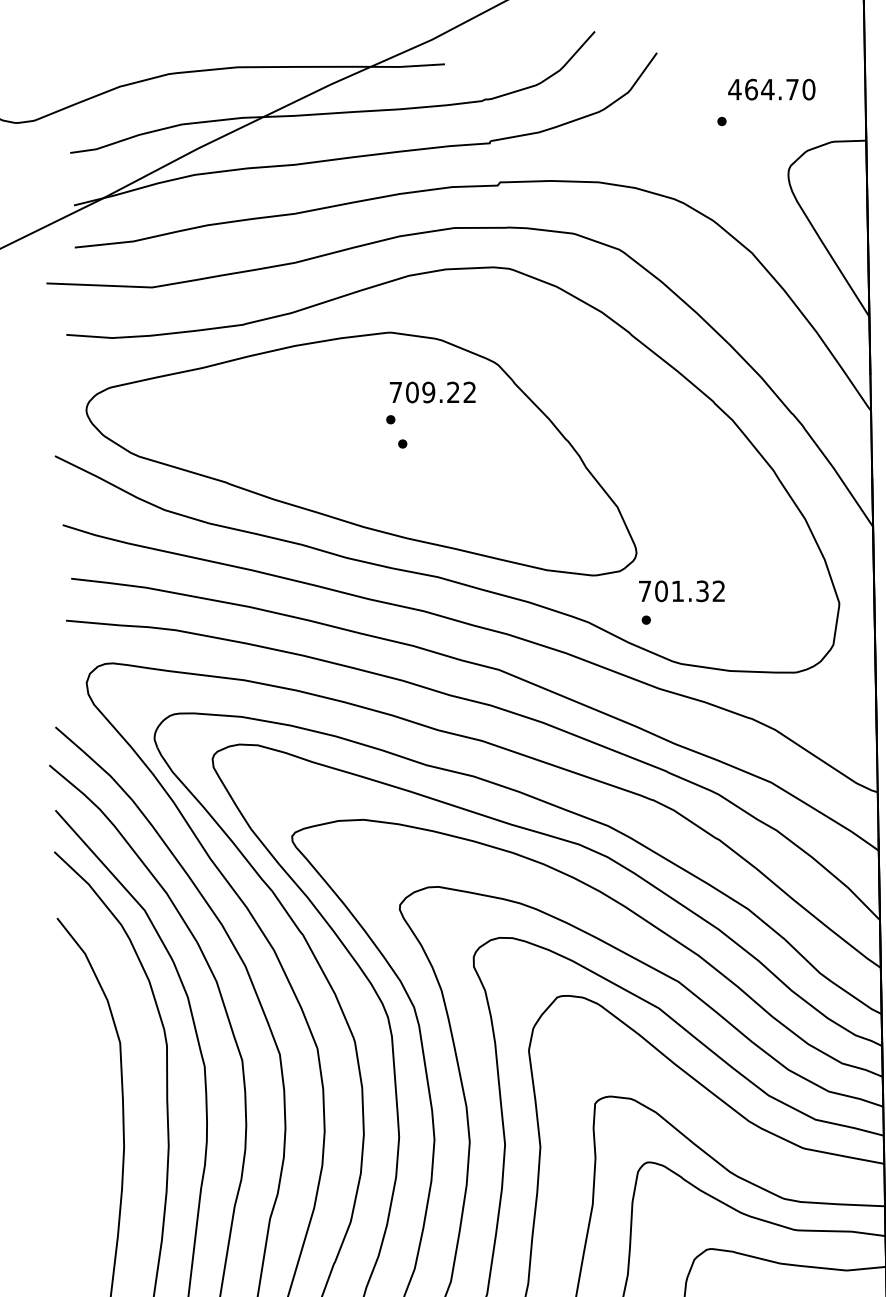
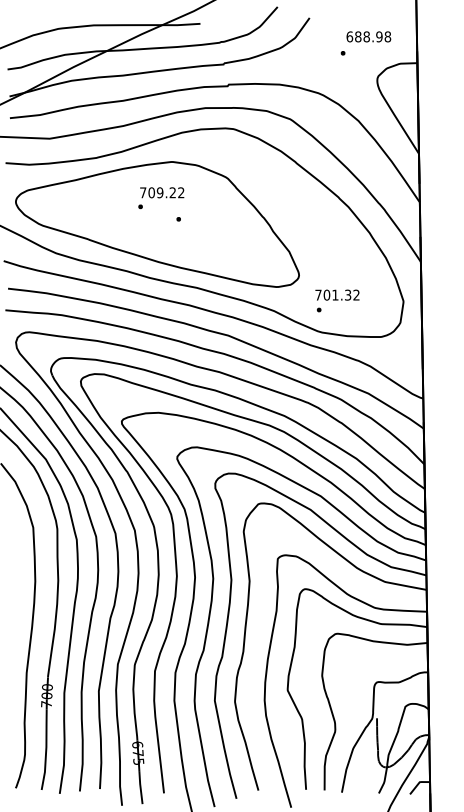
text: (771, 88) -> (368, 36), 464.70 -> 688.98
text: (431, 403) -> (161, 198), moved
text: (681, 601) -> (337, 300), moved

